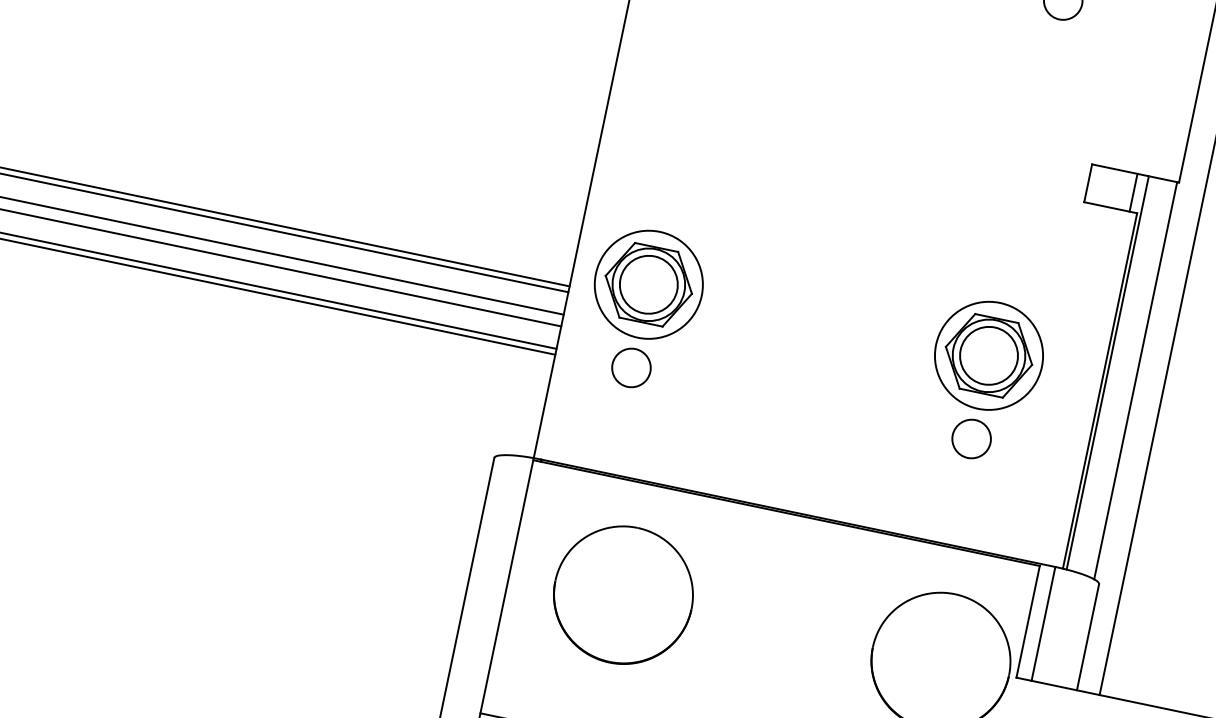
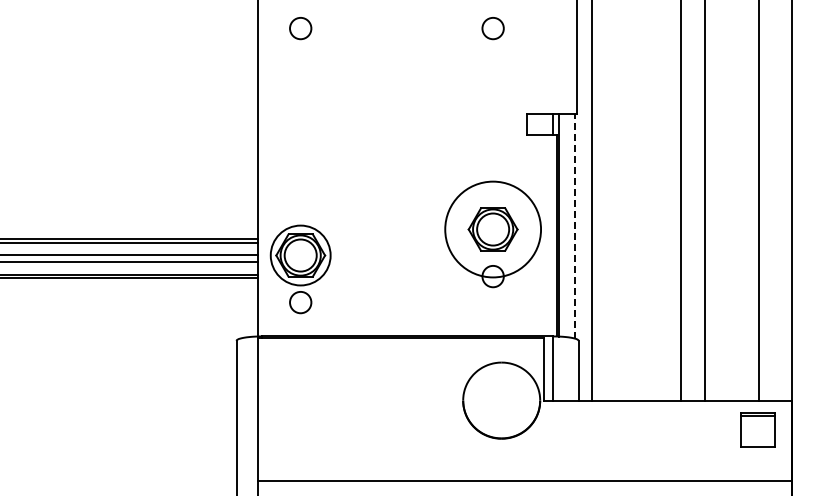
part: (643, 309) -> (300, 269), moved
circle: (989, 355) -> (493, 229), size x1.6
line: (1136, 379) -> (575, 225), solid -> dashed
part: (622, 594) -> (321, 400), removed

